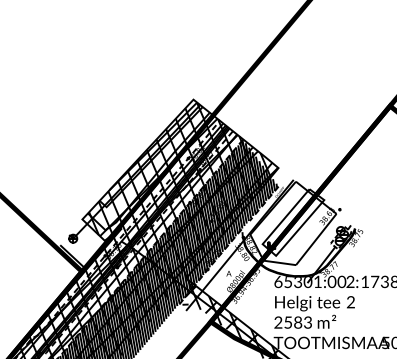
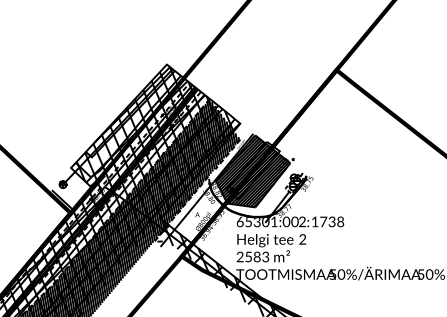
hatch: (292, 223) -> (252, 171), added

